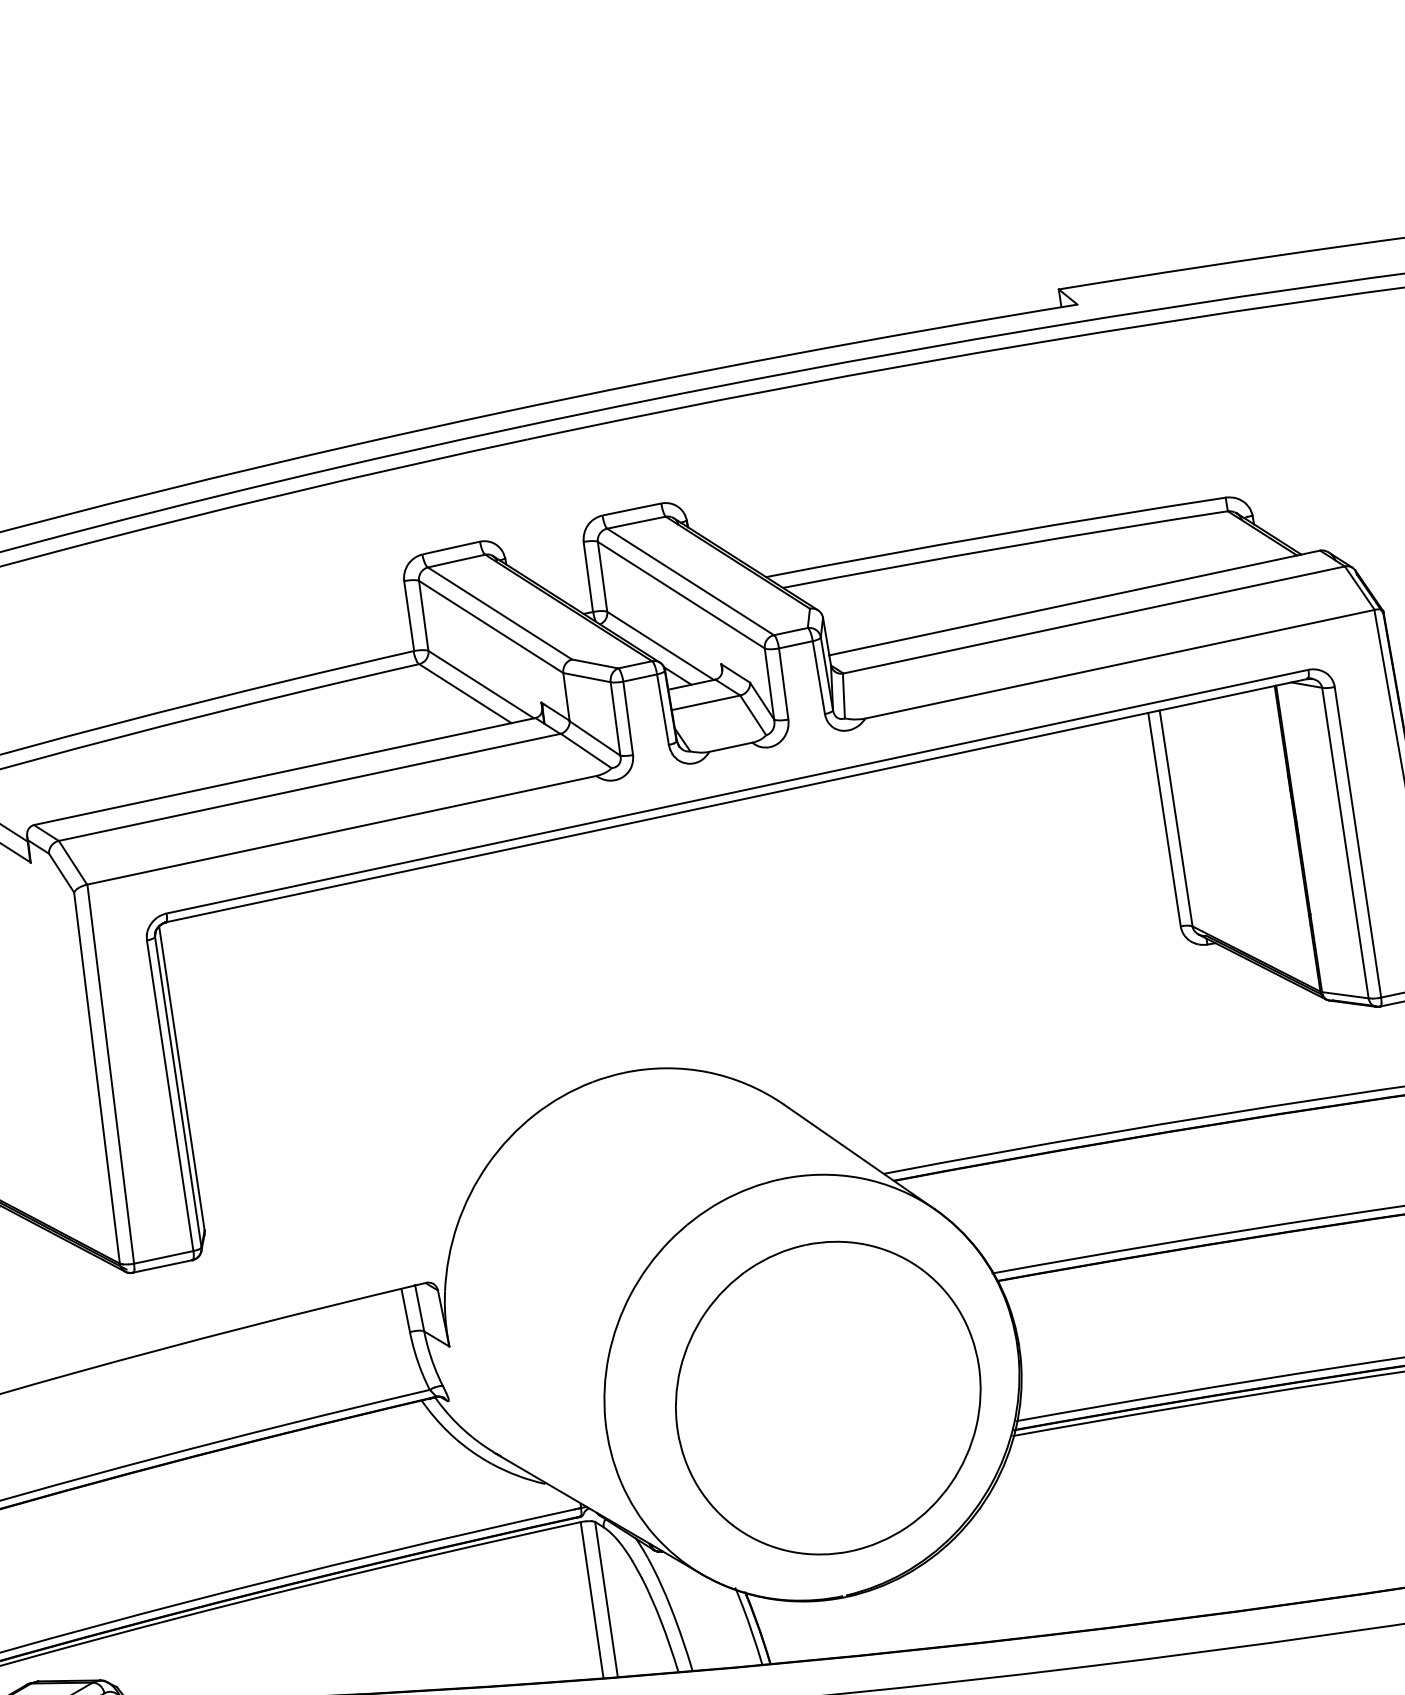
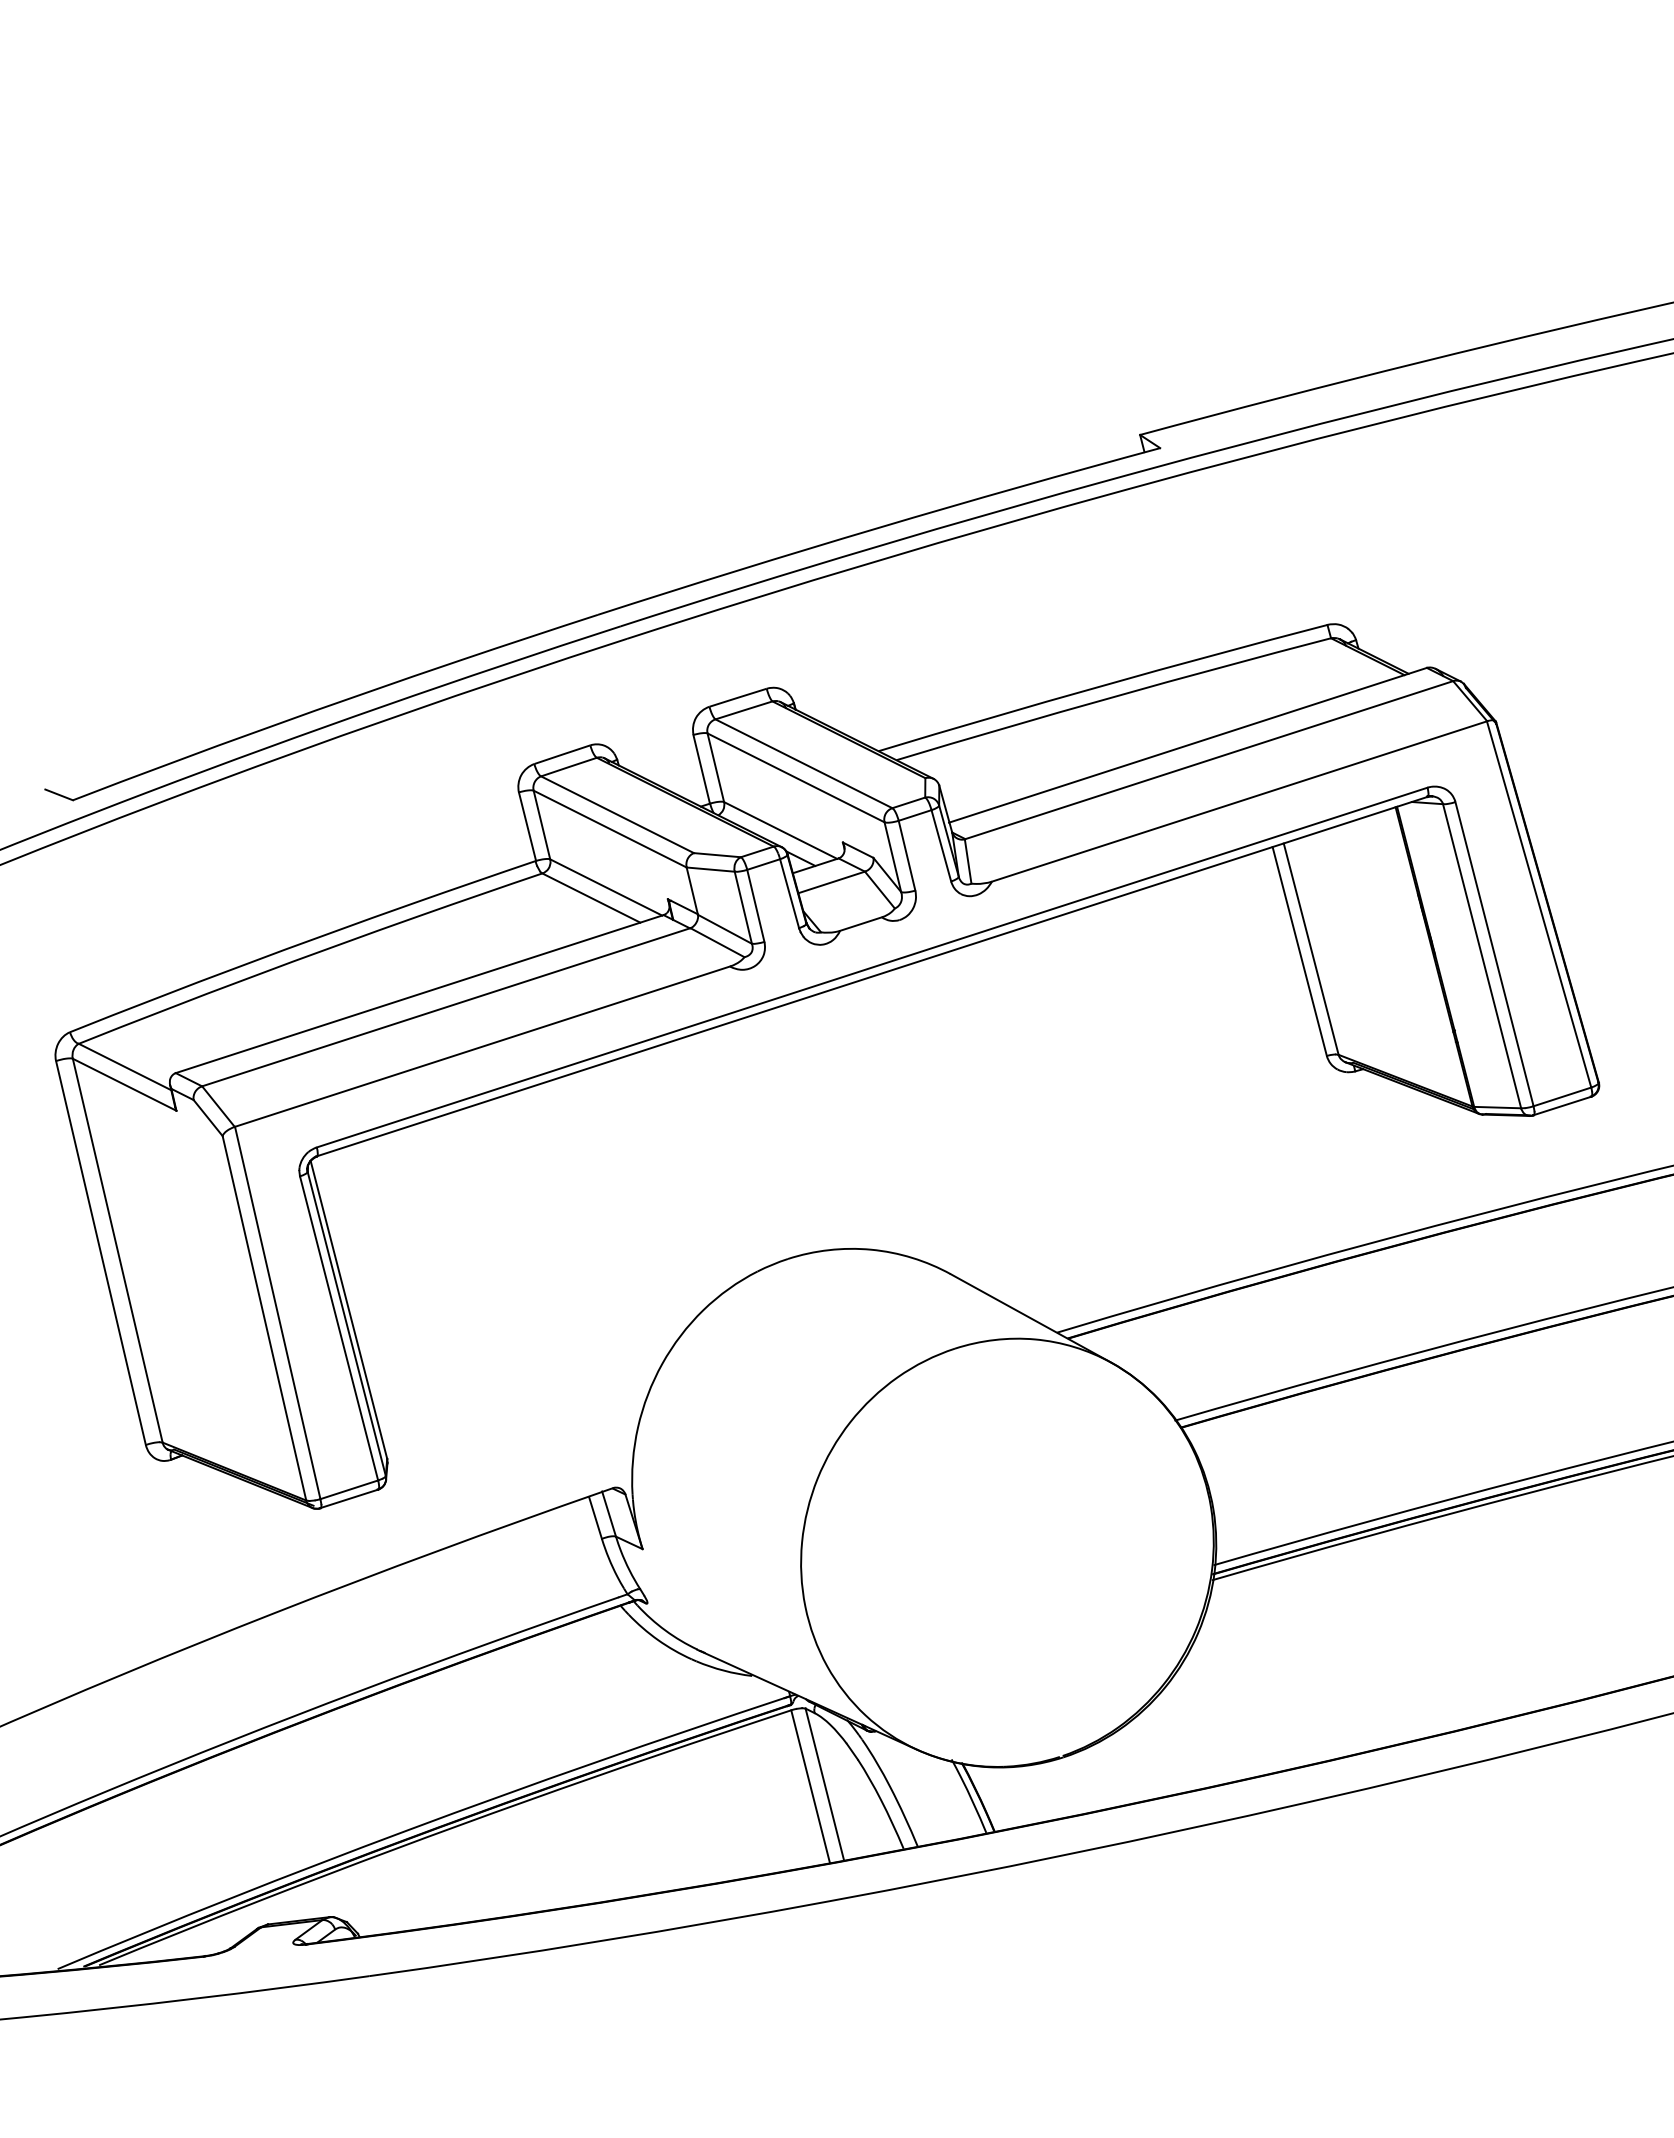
part: (828, 1398) -> (1024, 1561), removed

